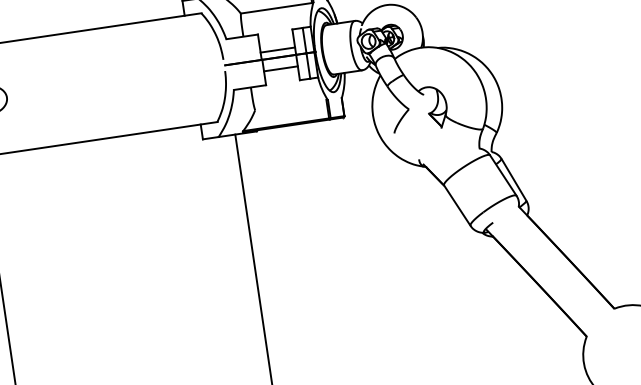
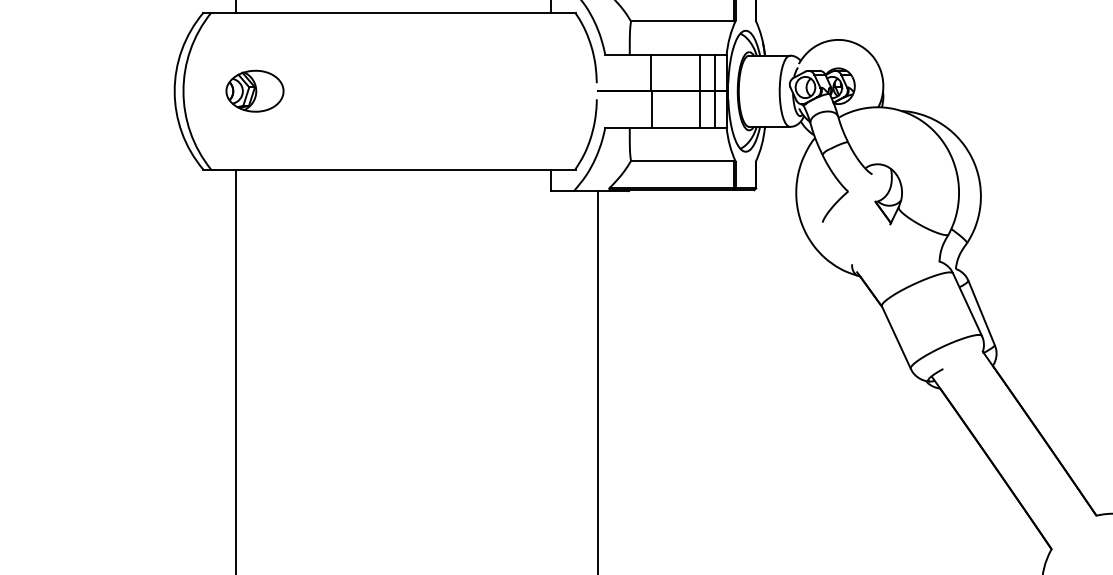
line: (277, 49) -> (675, 54), moved
line: (280, 68) -> (675, 127), moved
line: (290, 105) -> (682, 161), added

